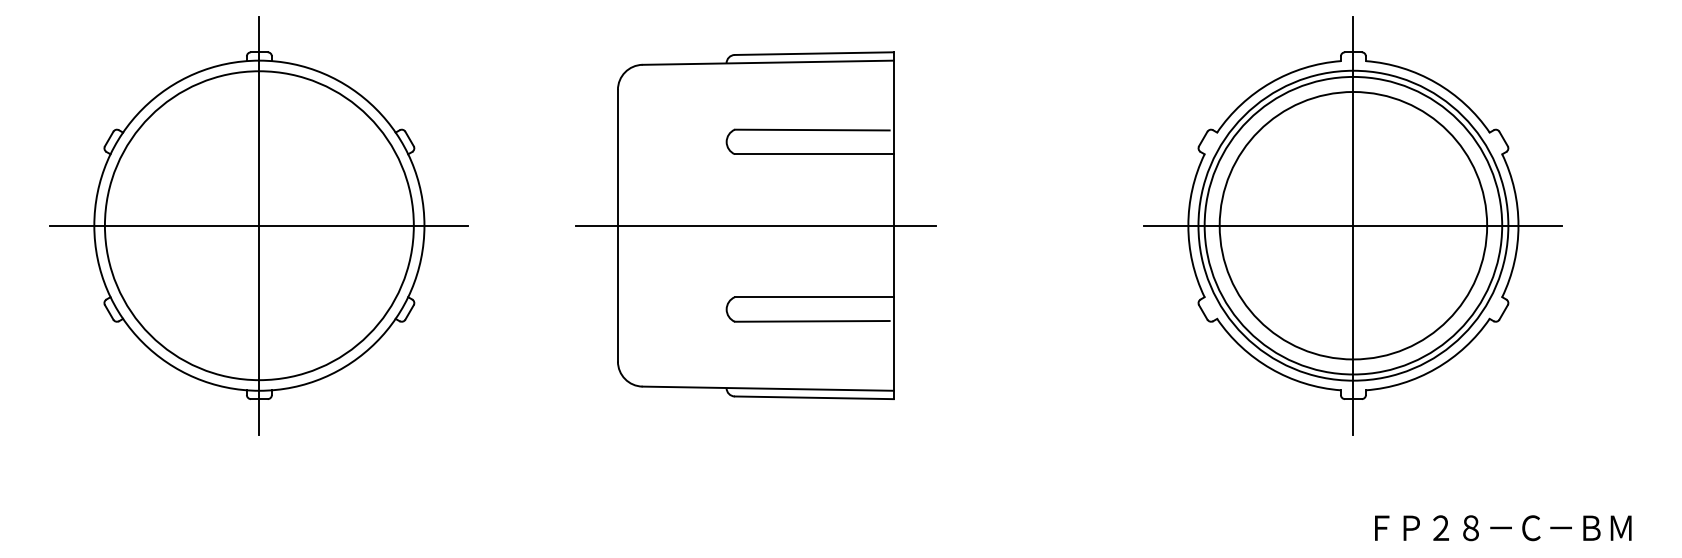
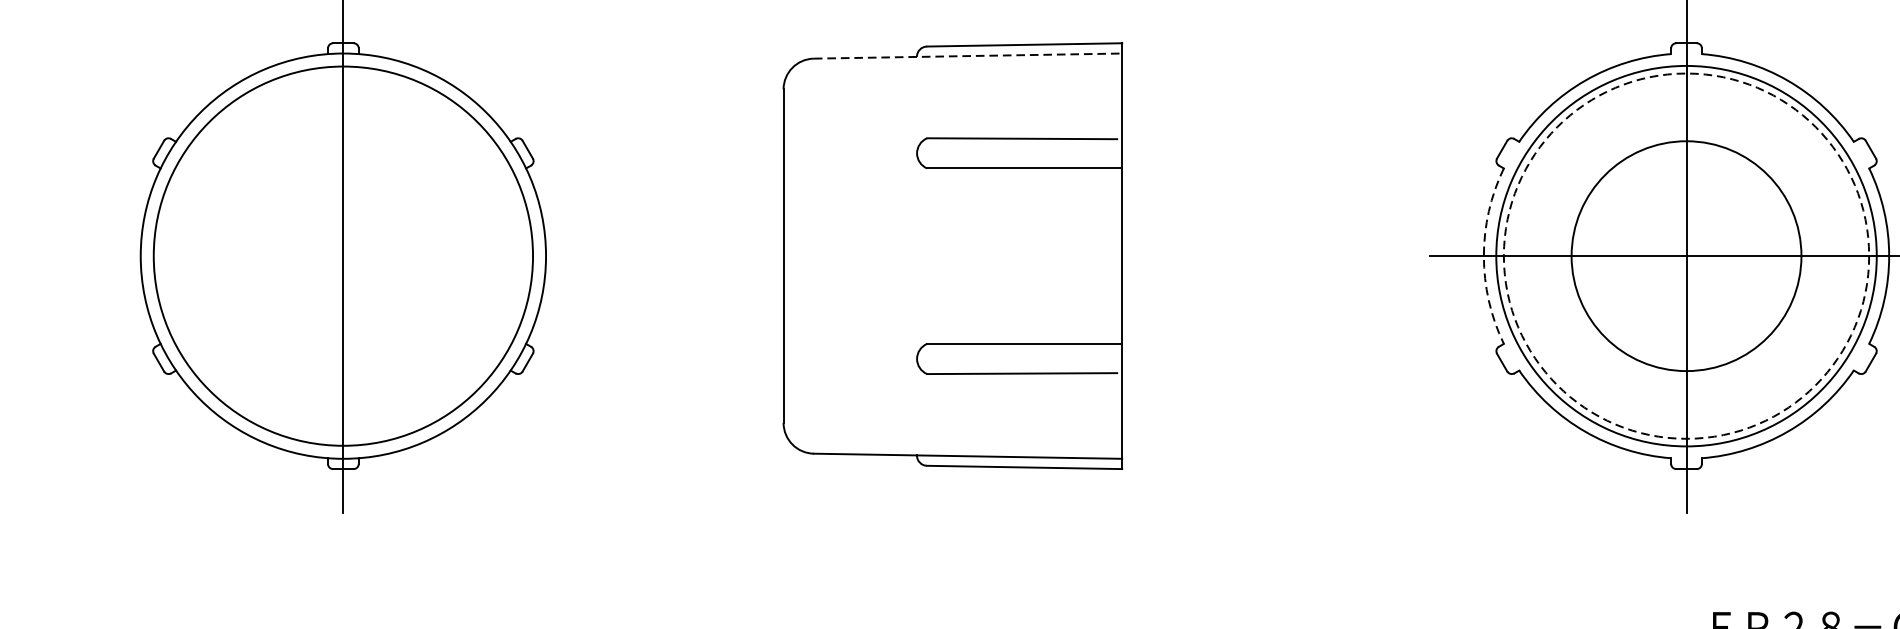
line: (768, 62) -> (968, 55), solid -> dashed
line: (259, 225) -> (343, 255), removed
line: (755, 225) -> (952, 255), removed
arc: (1188, 225) -> (1484, 255), solid -> dashed
circle: (1353, 225) -> (1686, 255), size x0.7
circle: (1353, 225) -> (1686, 255), solid -> dashed

